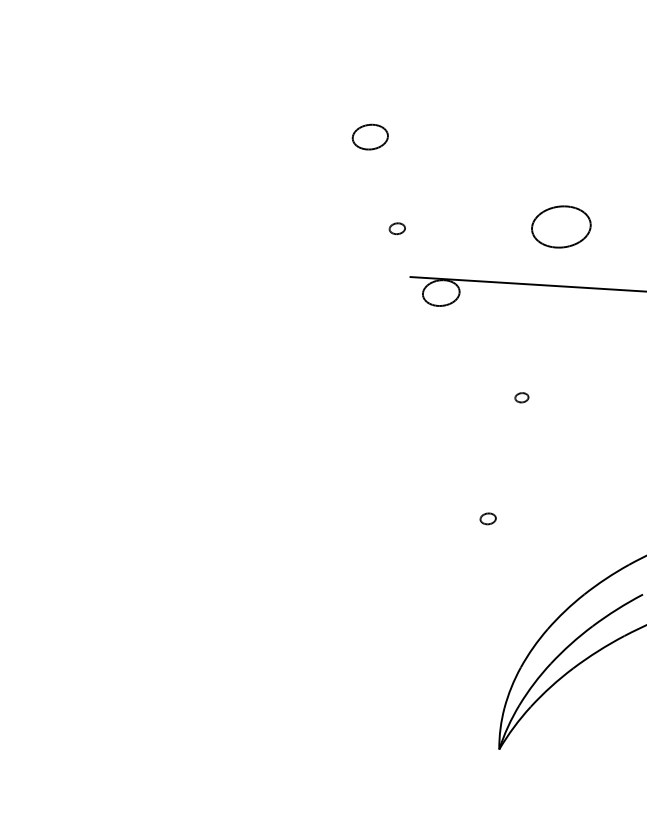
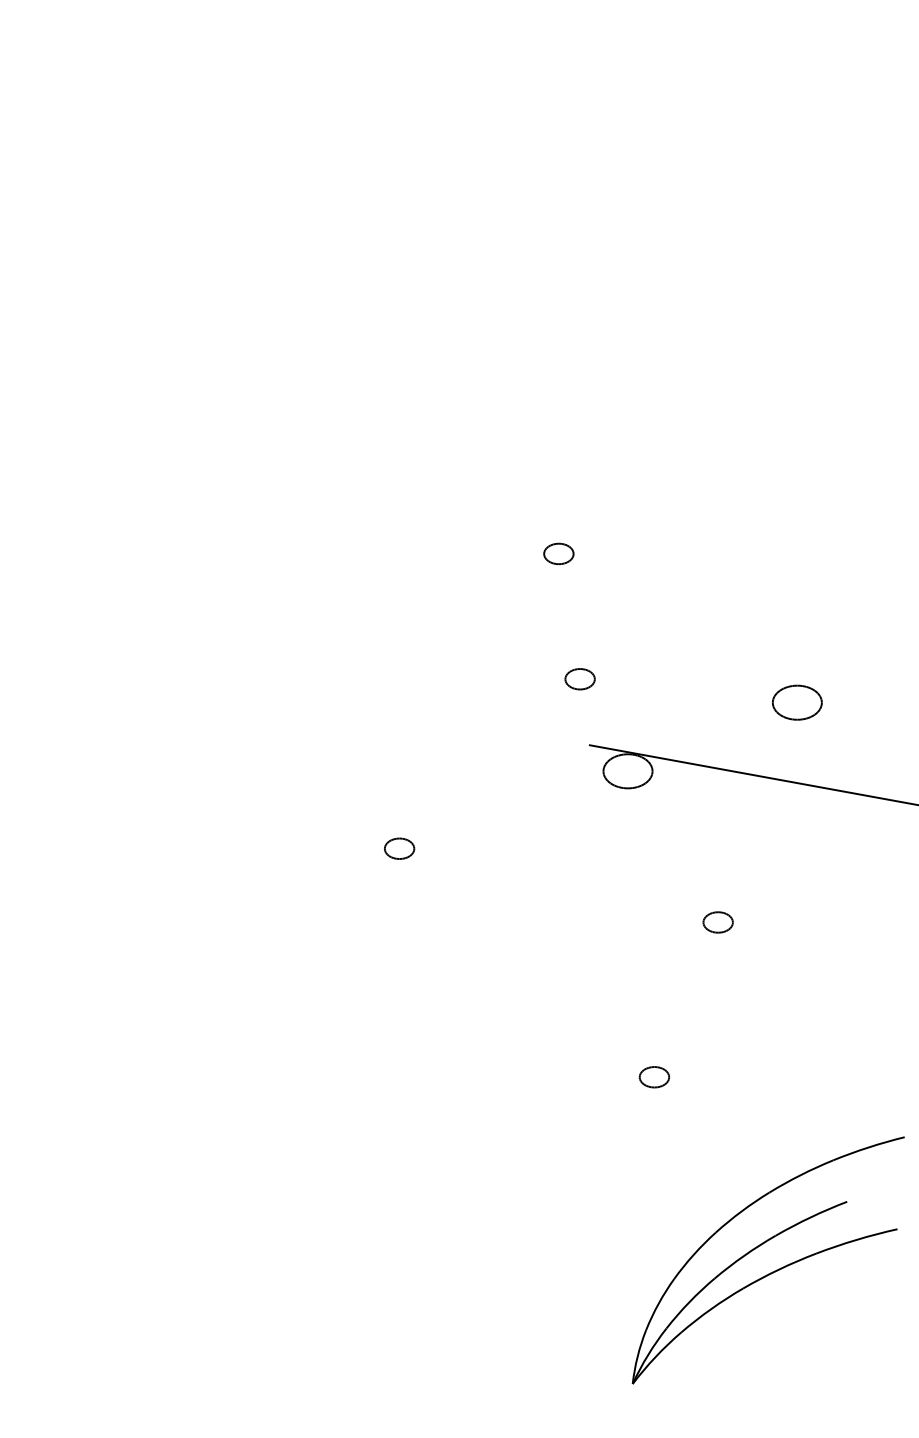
part: (370, 136) -> (558, 553), size x0.62
part: (561, 226) -> (797, 702), size x0.62
part: (396, 228) -> (579, 679), size x1.43
part: (277, 370) -> (399, 848), added
part: (521, 397) -> (717, 922), size x1.67
part: (488, 519) -> (654, 1077), size x1.43

